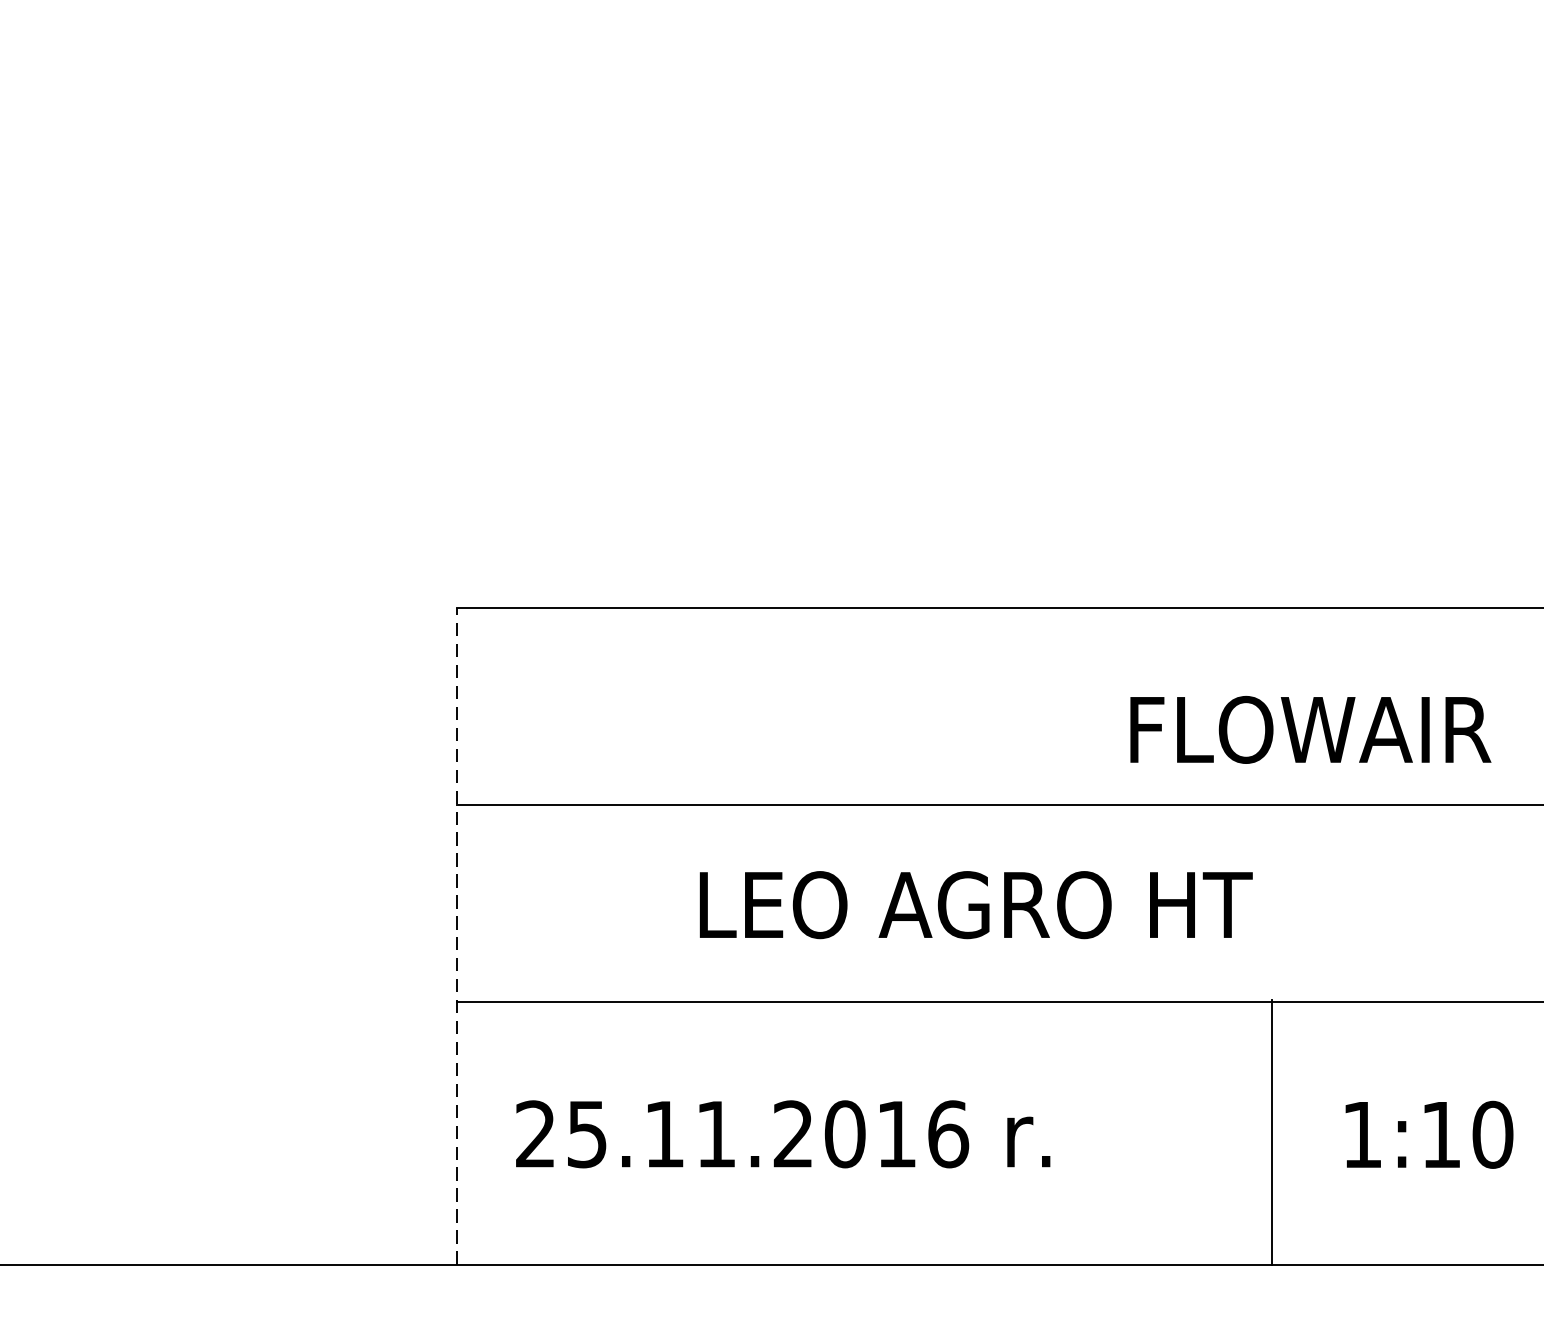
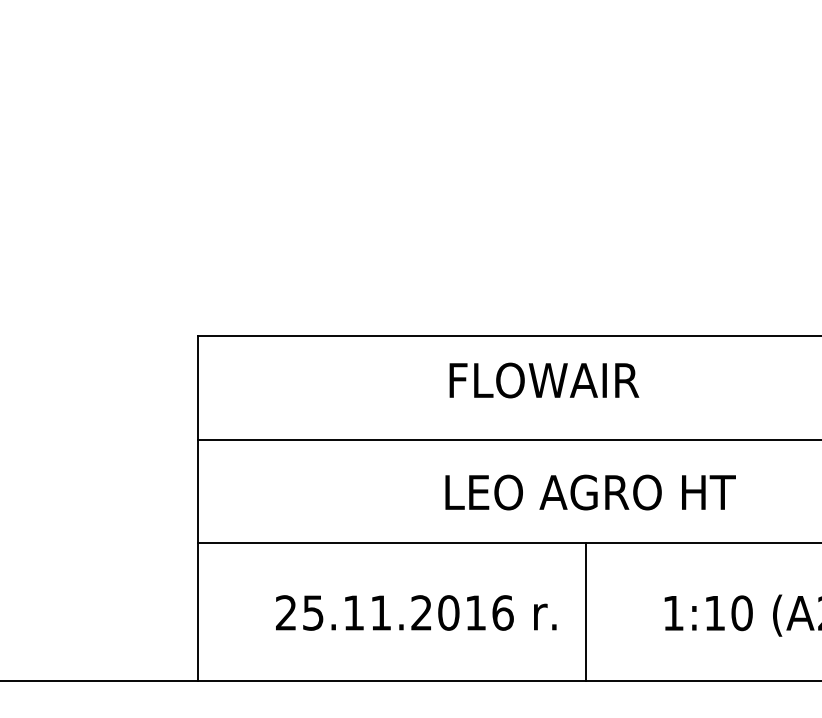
text: (1310, 729) -> (544, 380), moved
text: (975, 904) -> (590, 492), moved
line: (456, 935) -> (197, 508), dashed -> solid
line: (1272, 1131) -> (586, 611), moved
text: (783, 1133) -> (416, 612), moved

